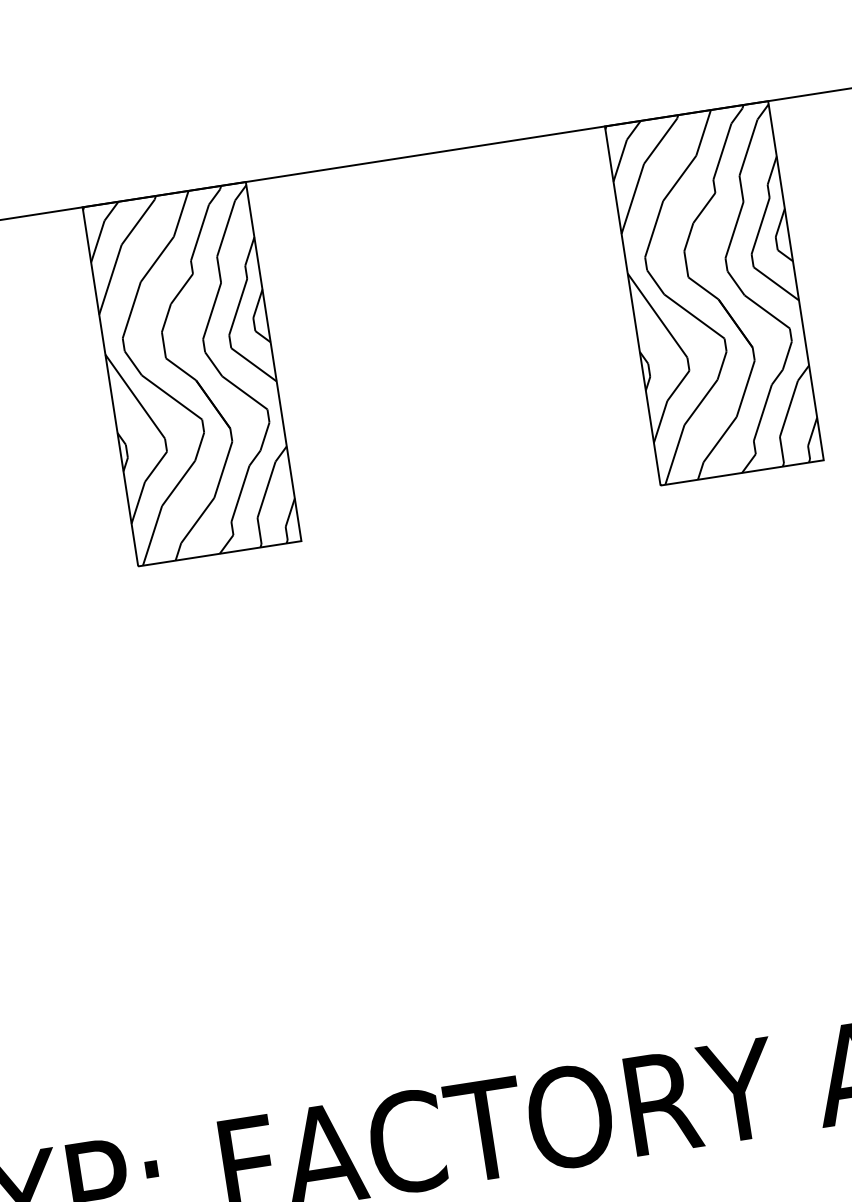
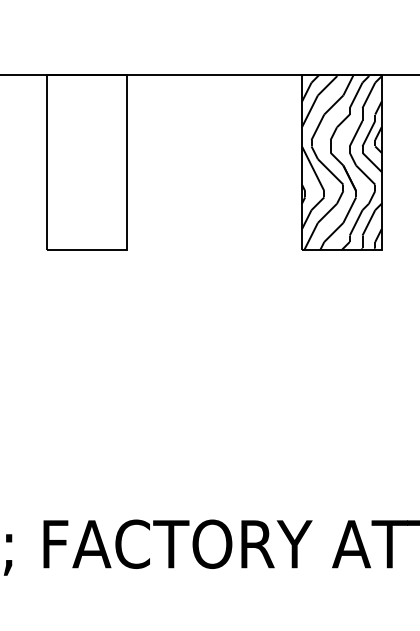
hatch: (191, 374) -> (86, 162), removed

